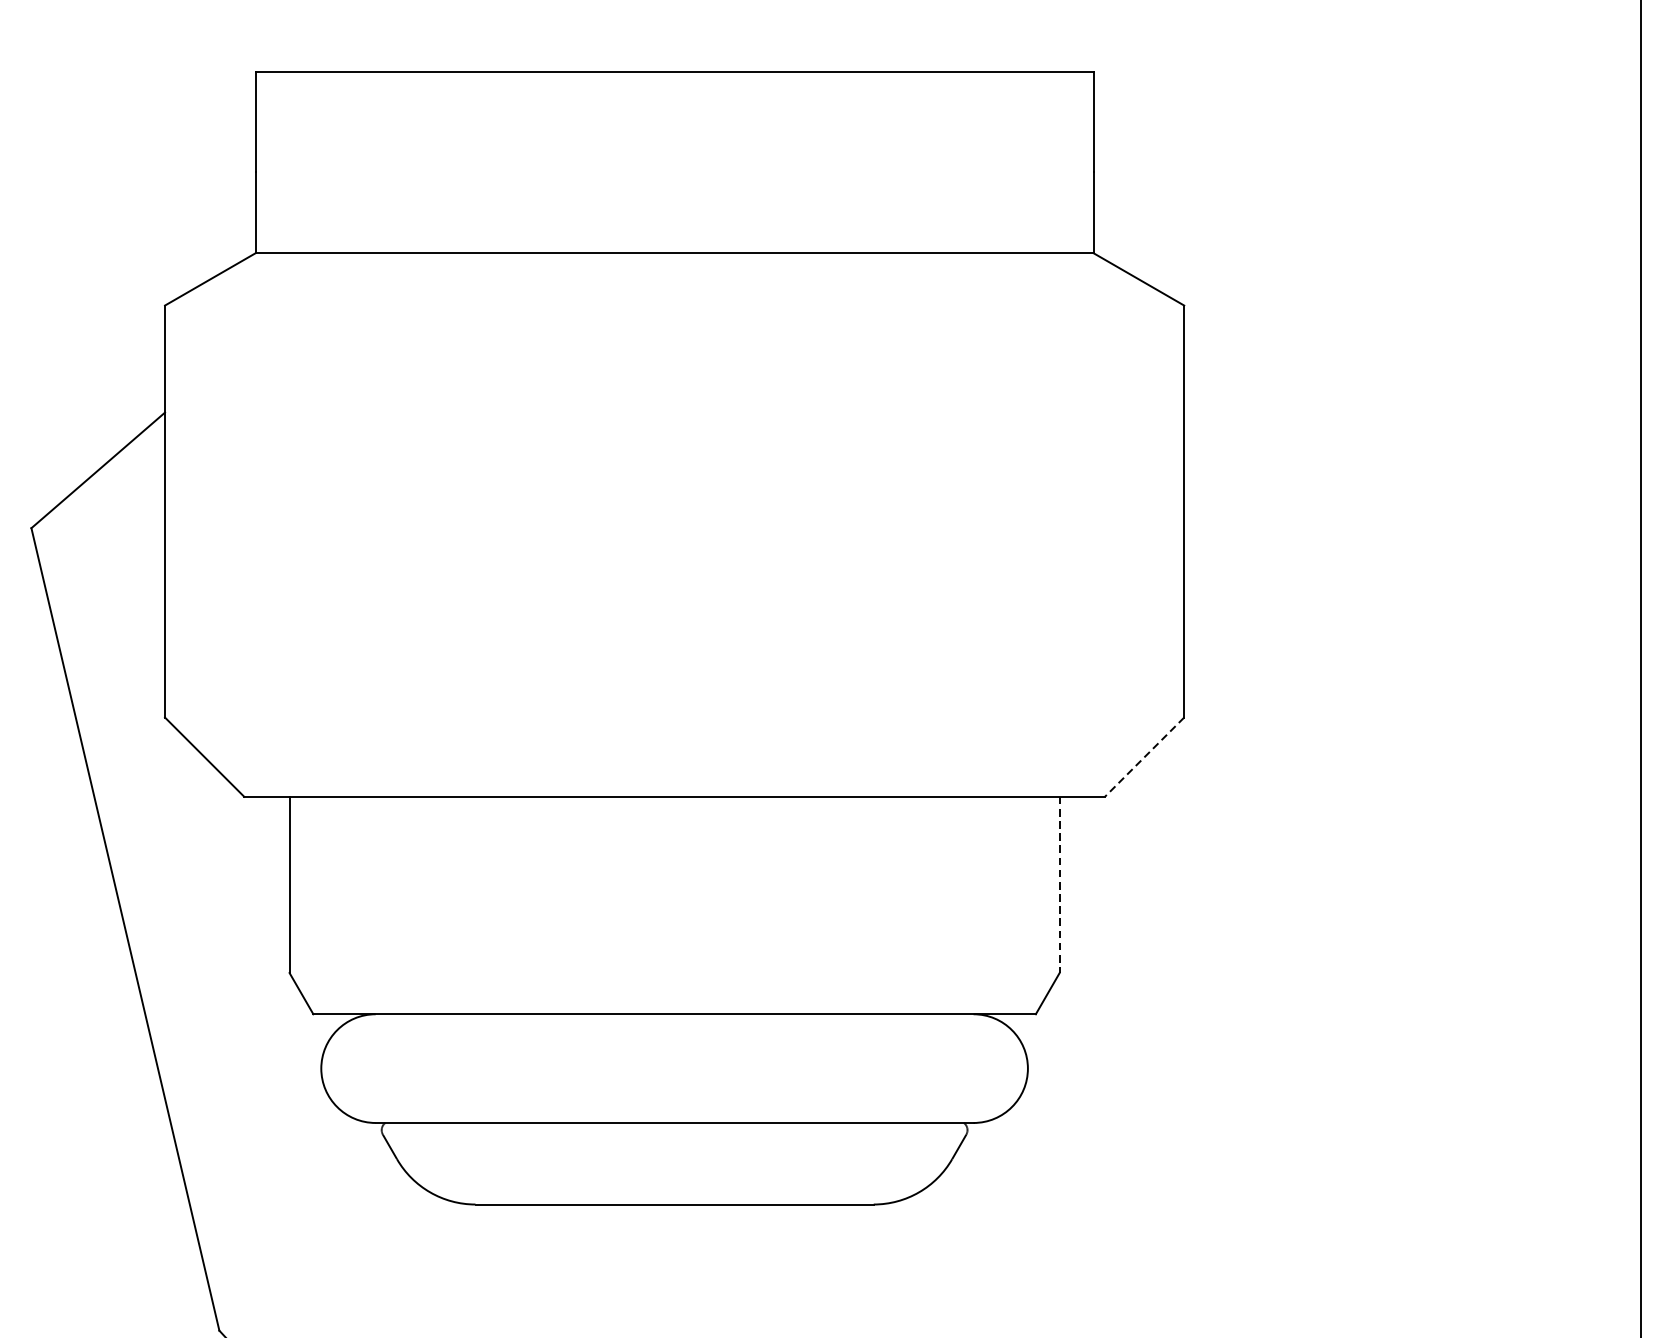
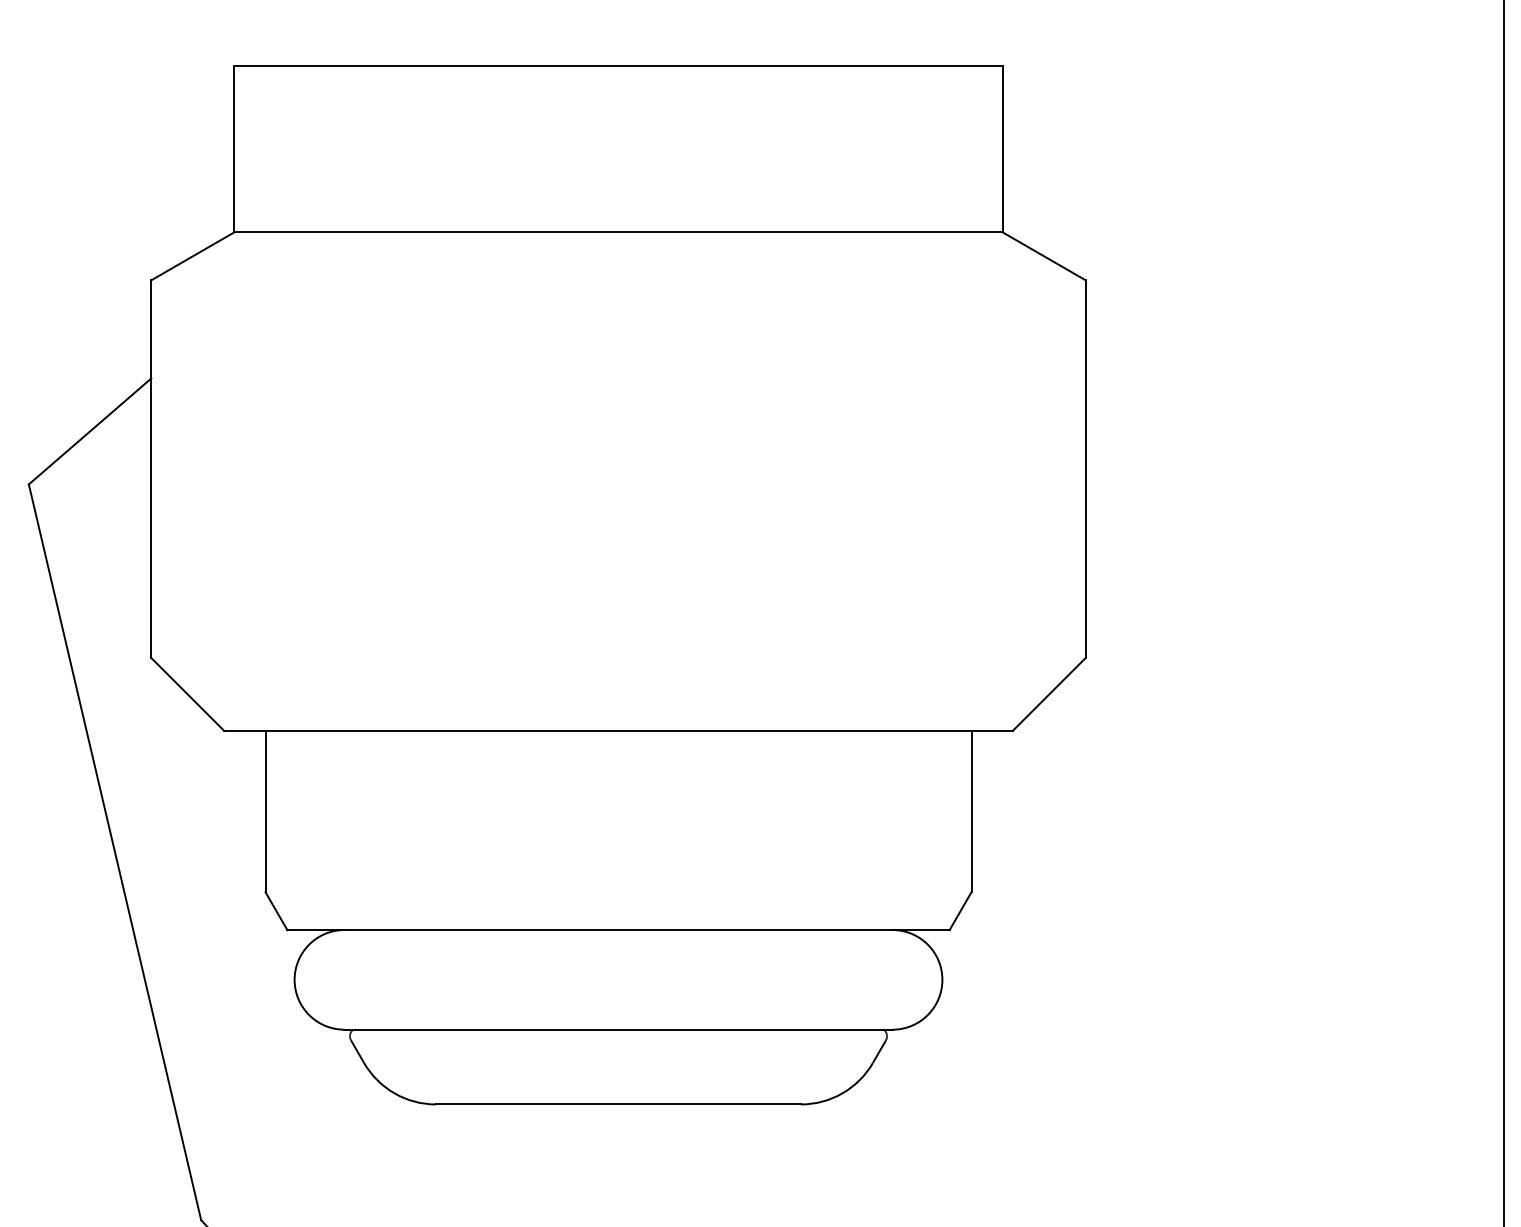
line: (1144, 757) -> (1049, 694), dashed -> solid
line: (1059, 884) -> (971, 811), dashed -> solid

